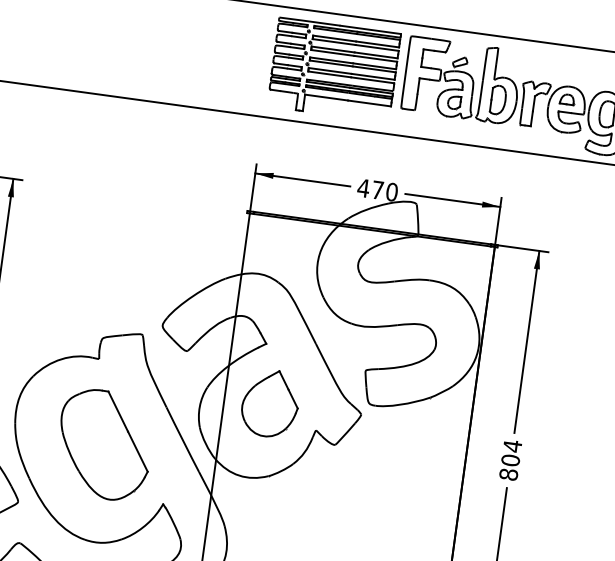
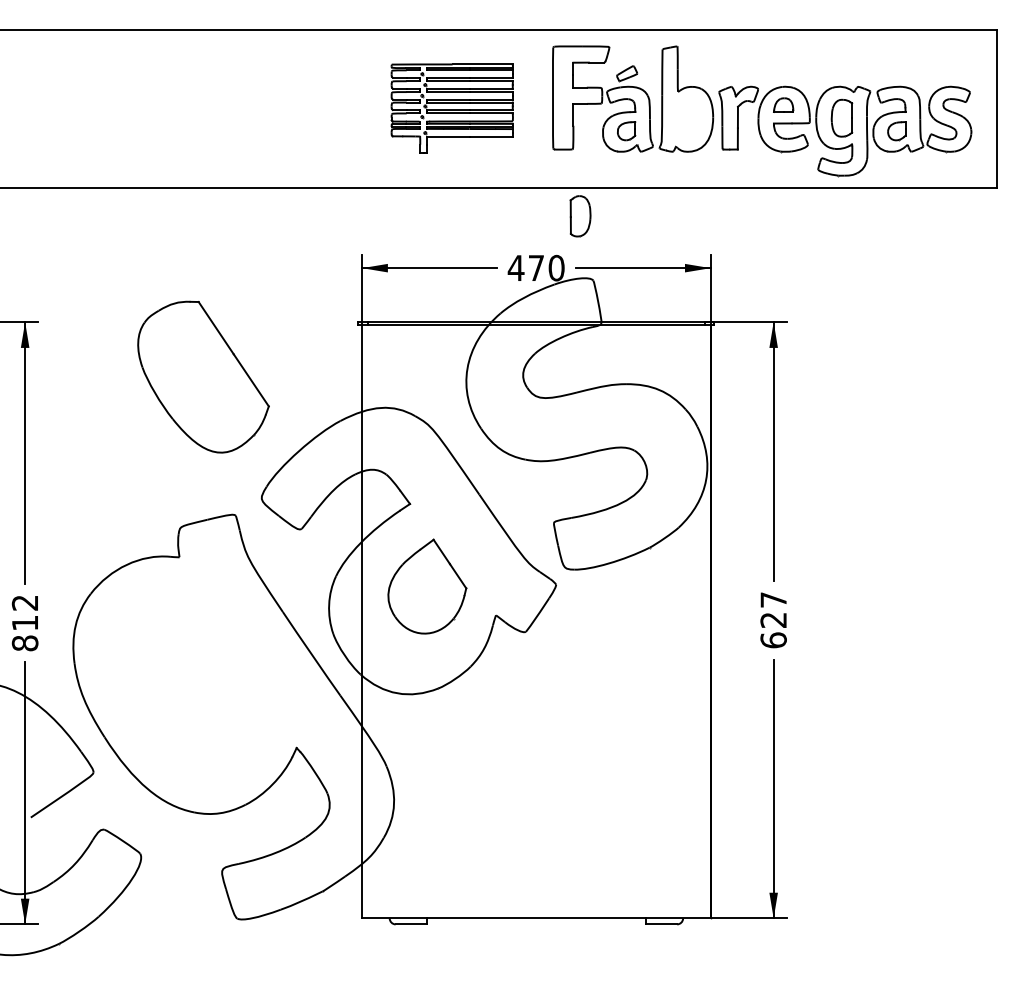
part: (333, 69) -> (451, 108), size x0.7
part: (498, 100) -> (580, 216), moved
part: (104, 444) -> (203, 376), moved
text: (510, 459) -> (773, 619), 804 -> 627

